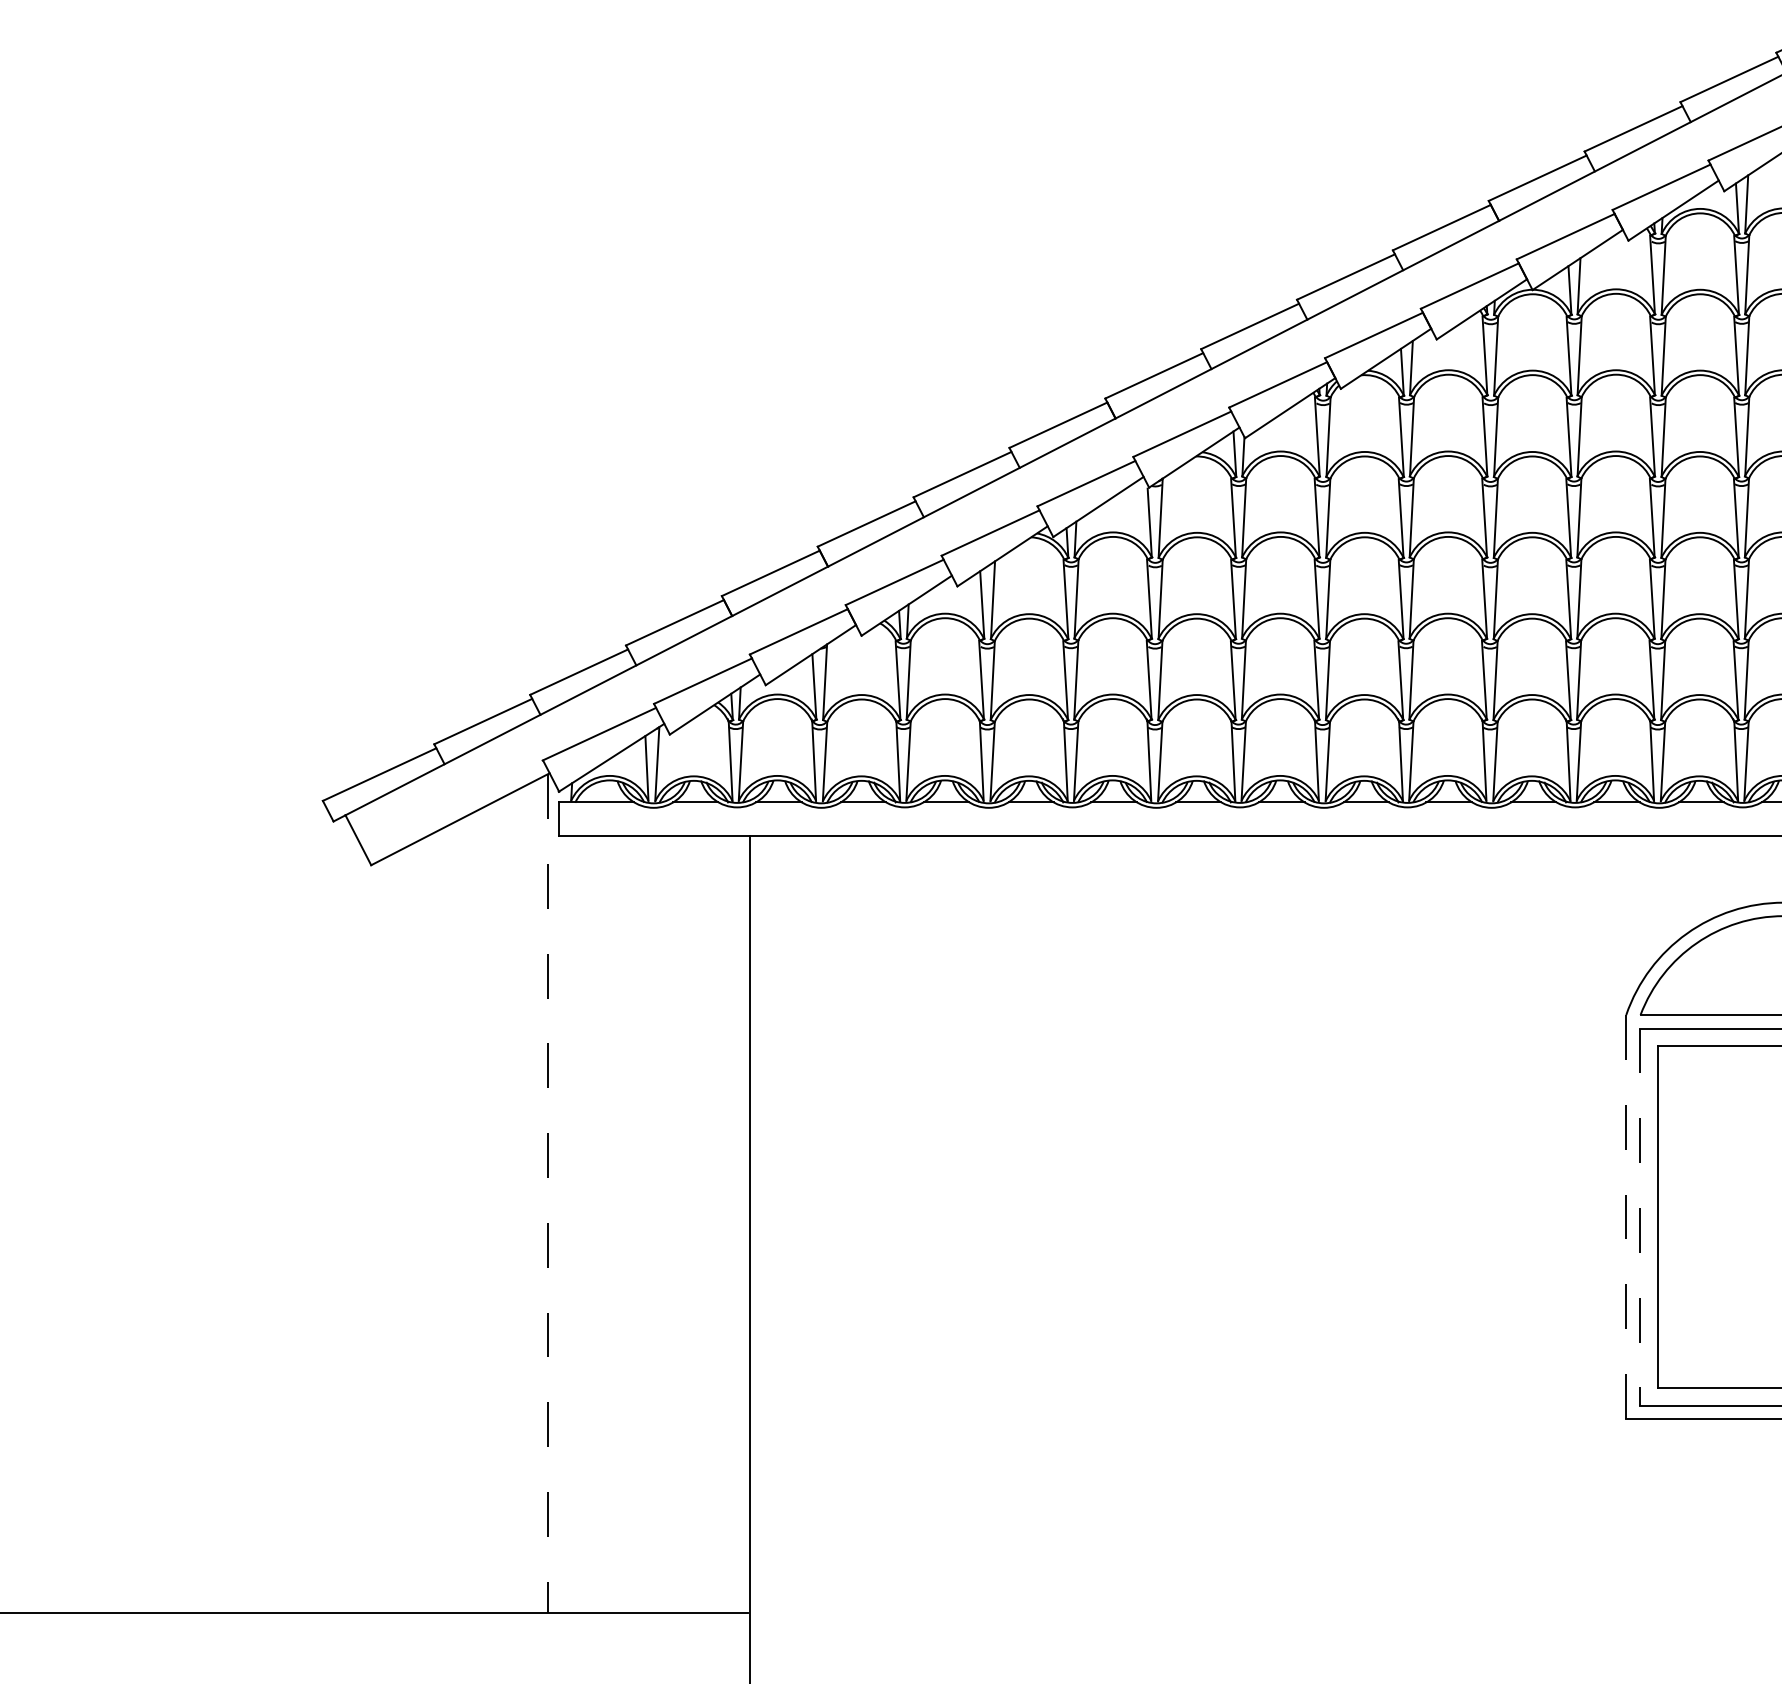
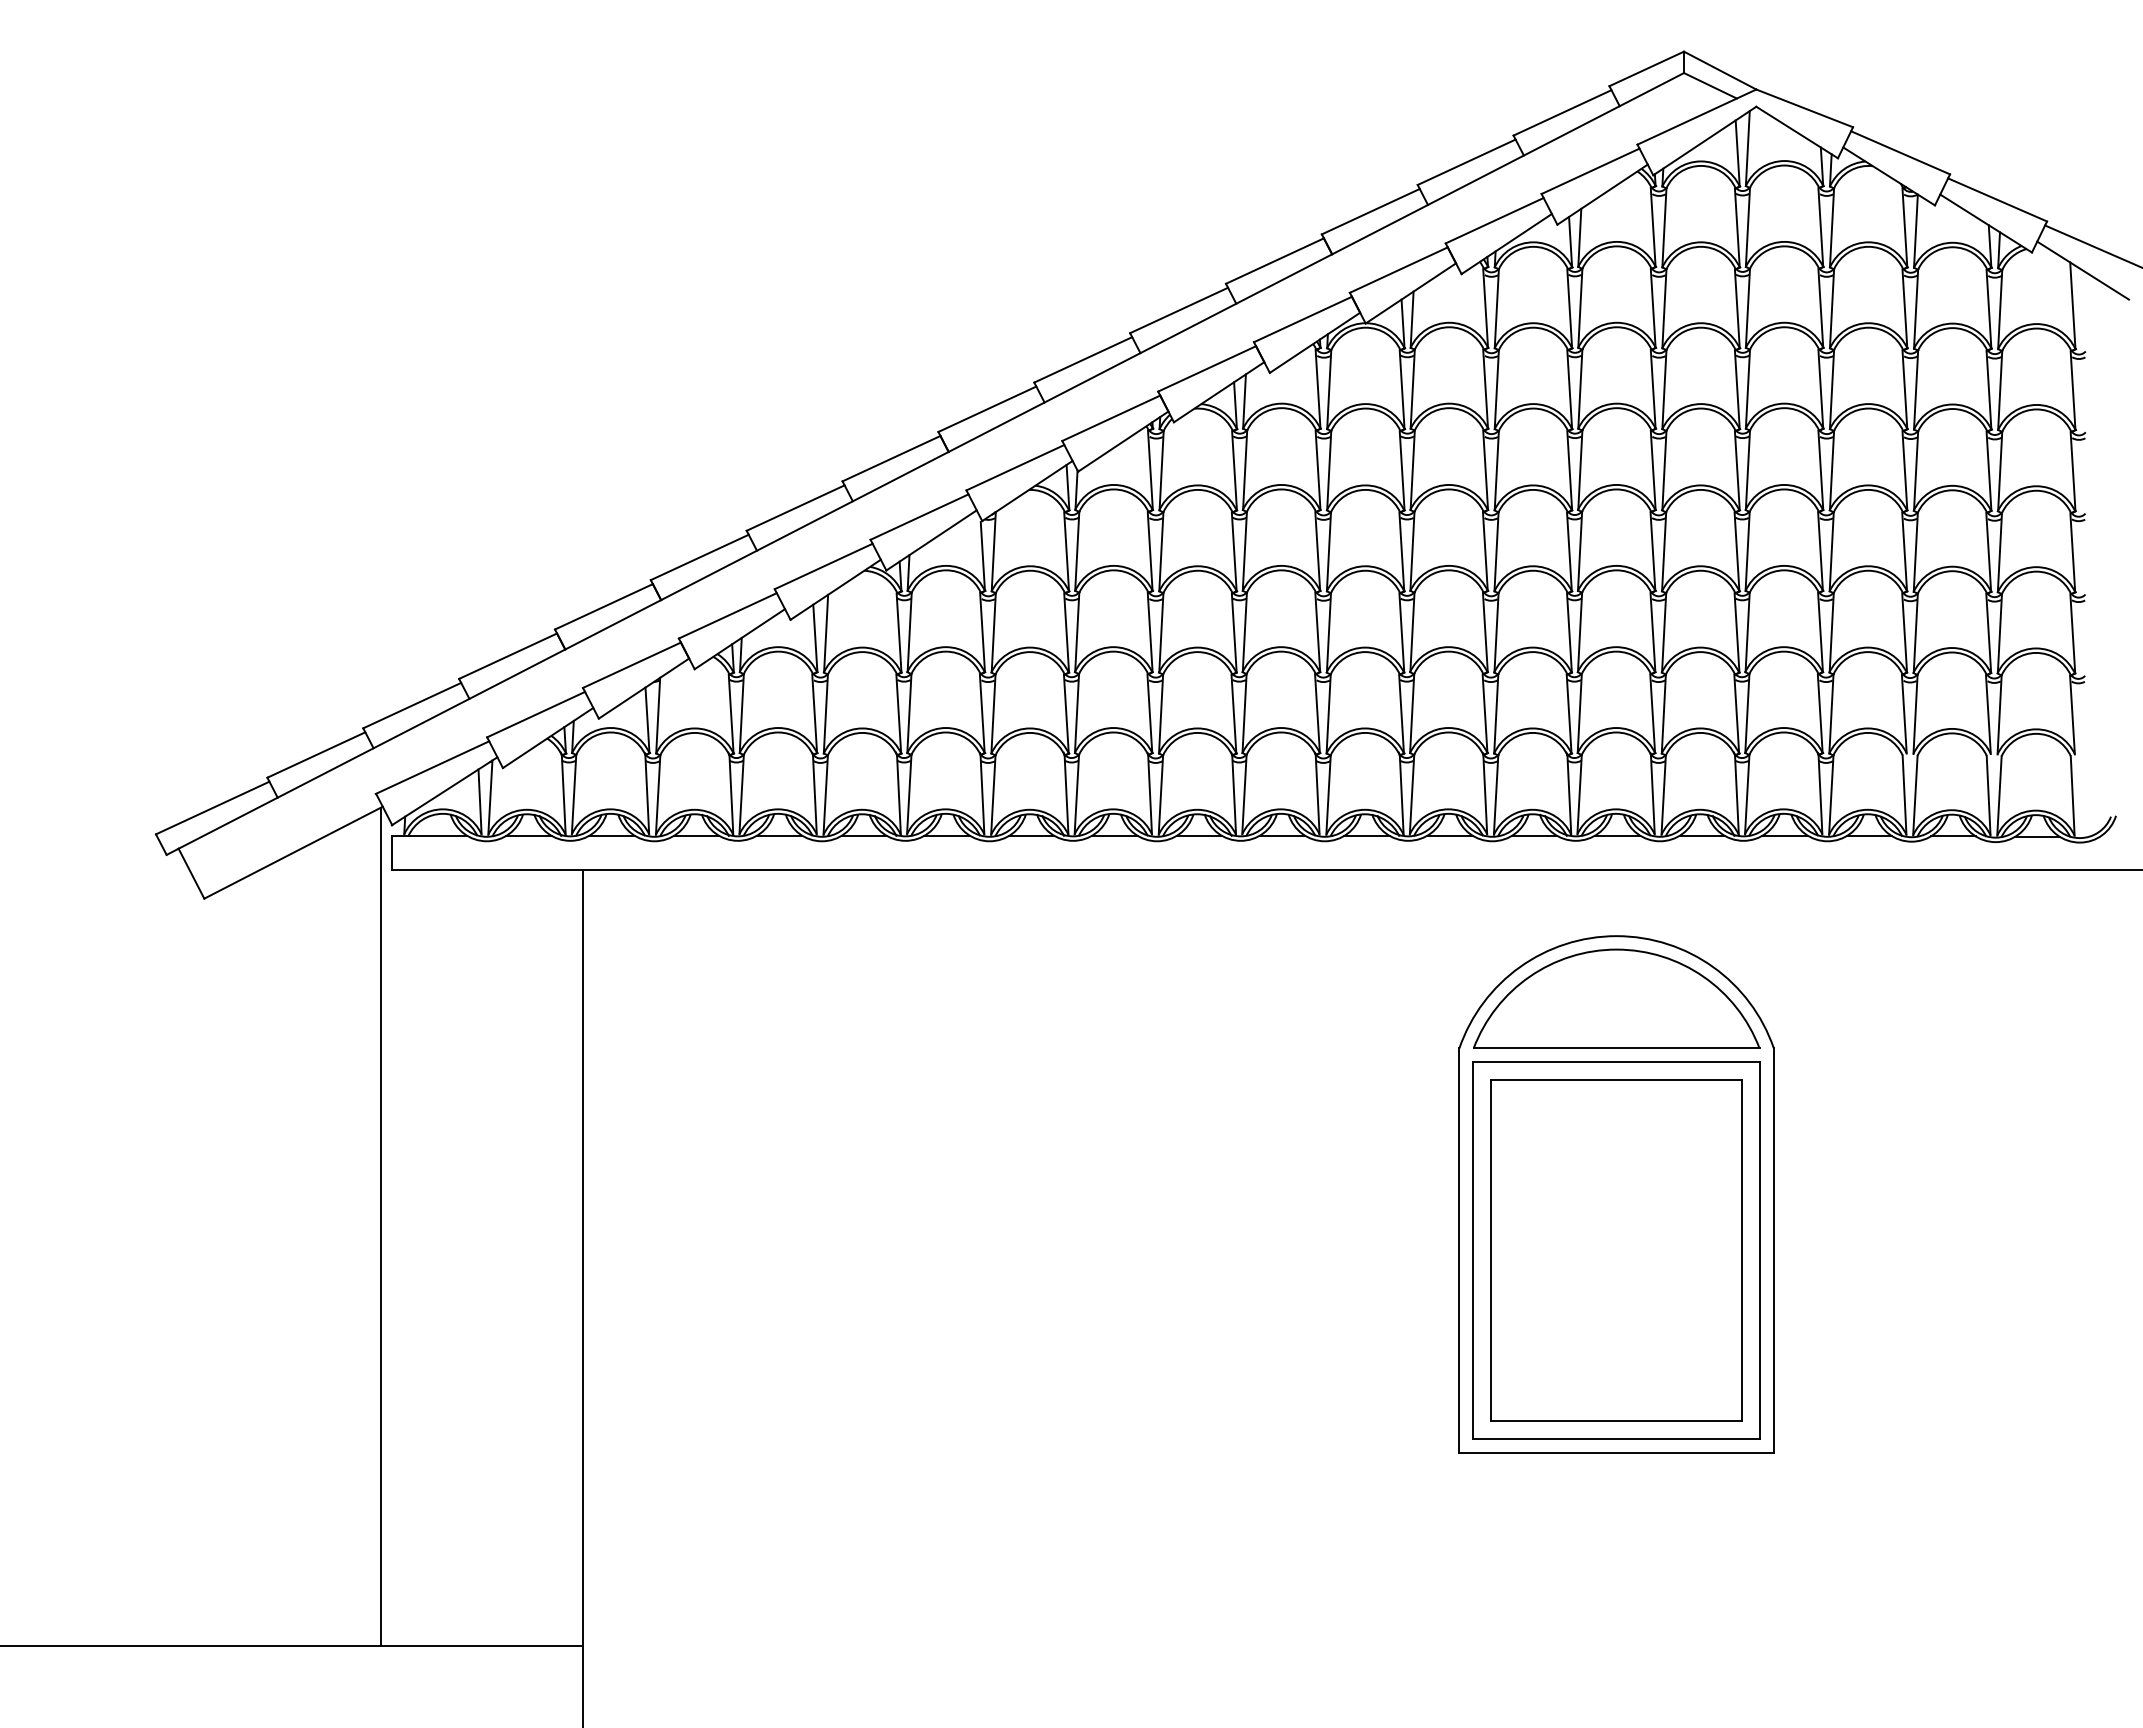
line: (548, 1194) -> (381, 1227), dashed -> solid
line: (1639, 1217) -> (1472, 1250), dashed -> solid
line: (1626, 1218) -> (1459, 1251), dashed -> solid

